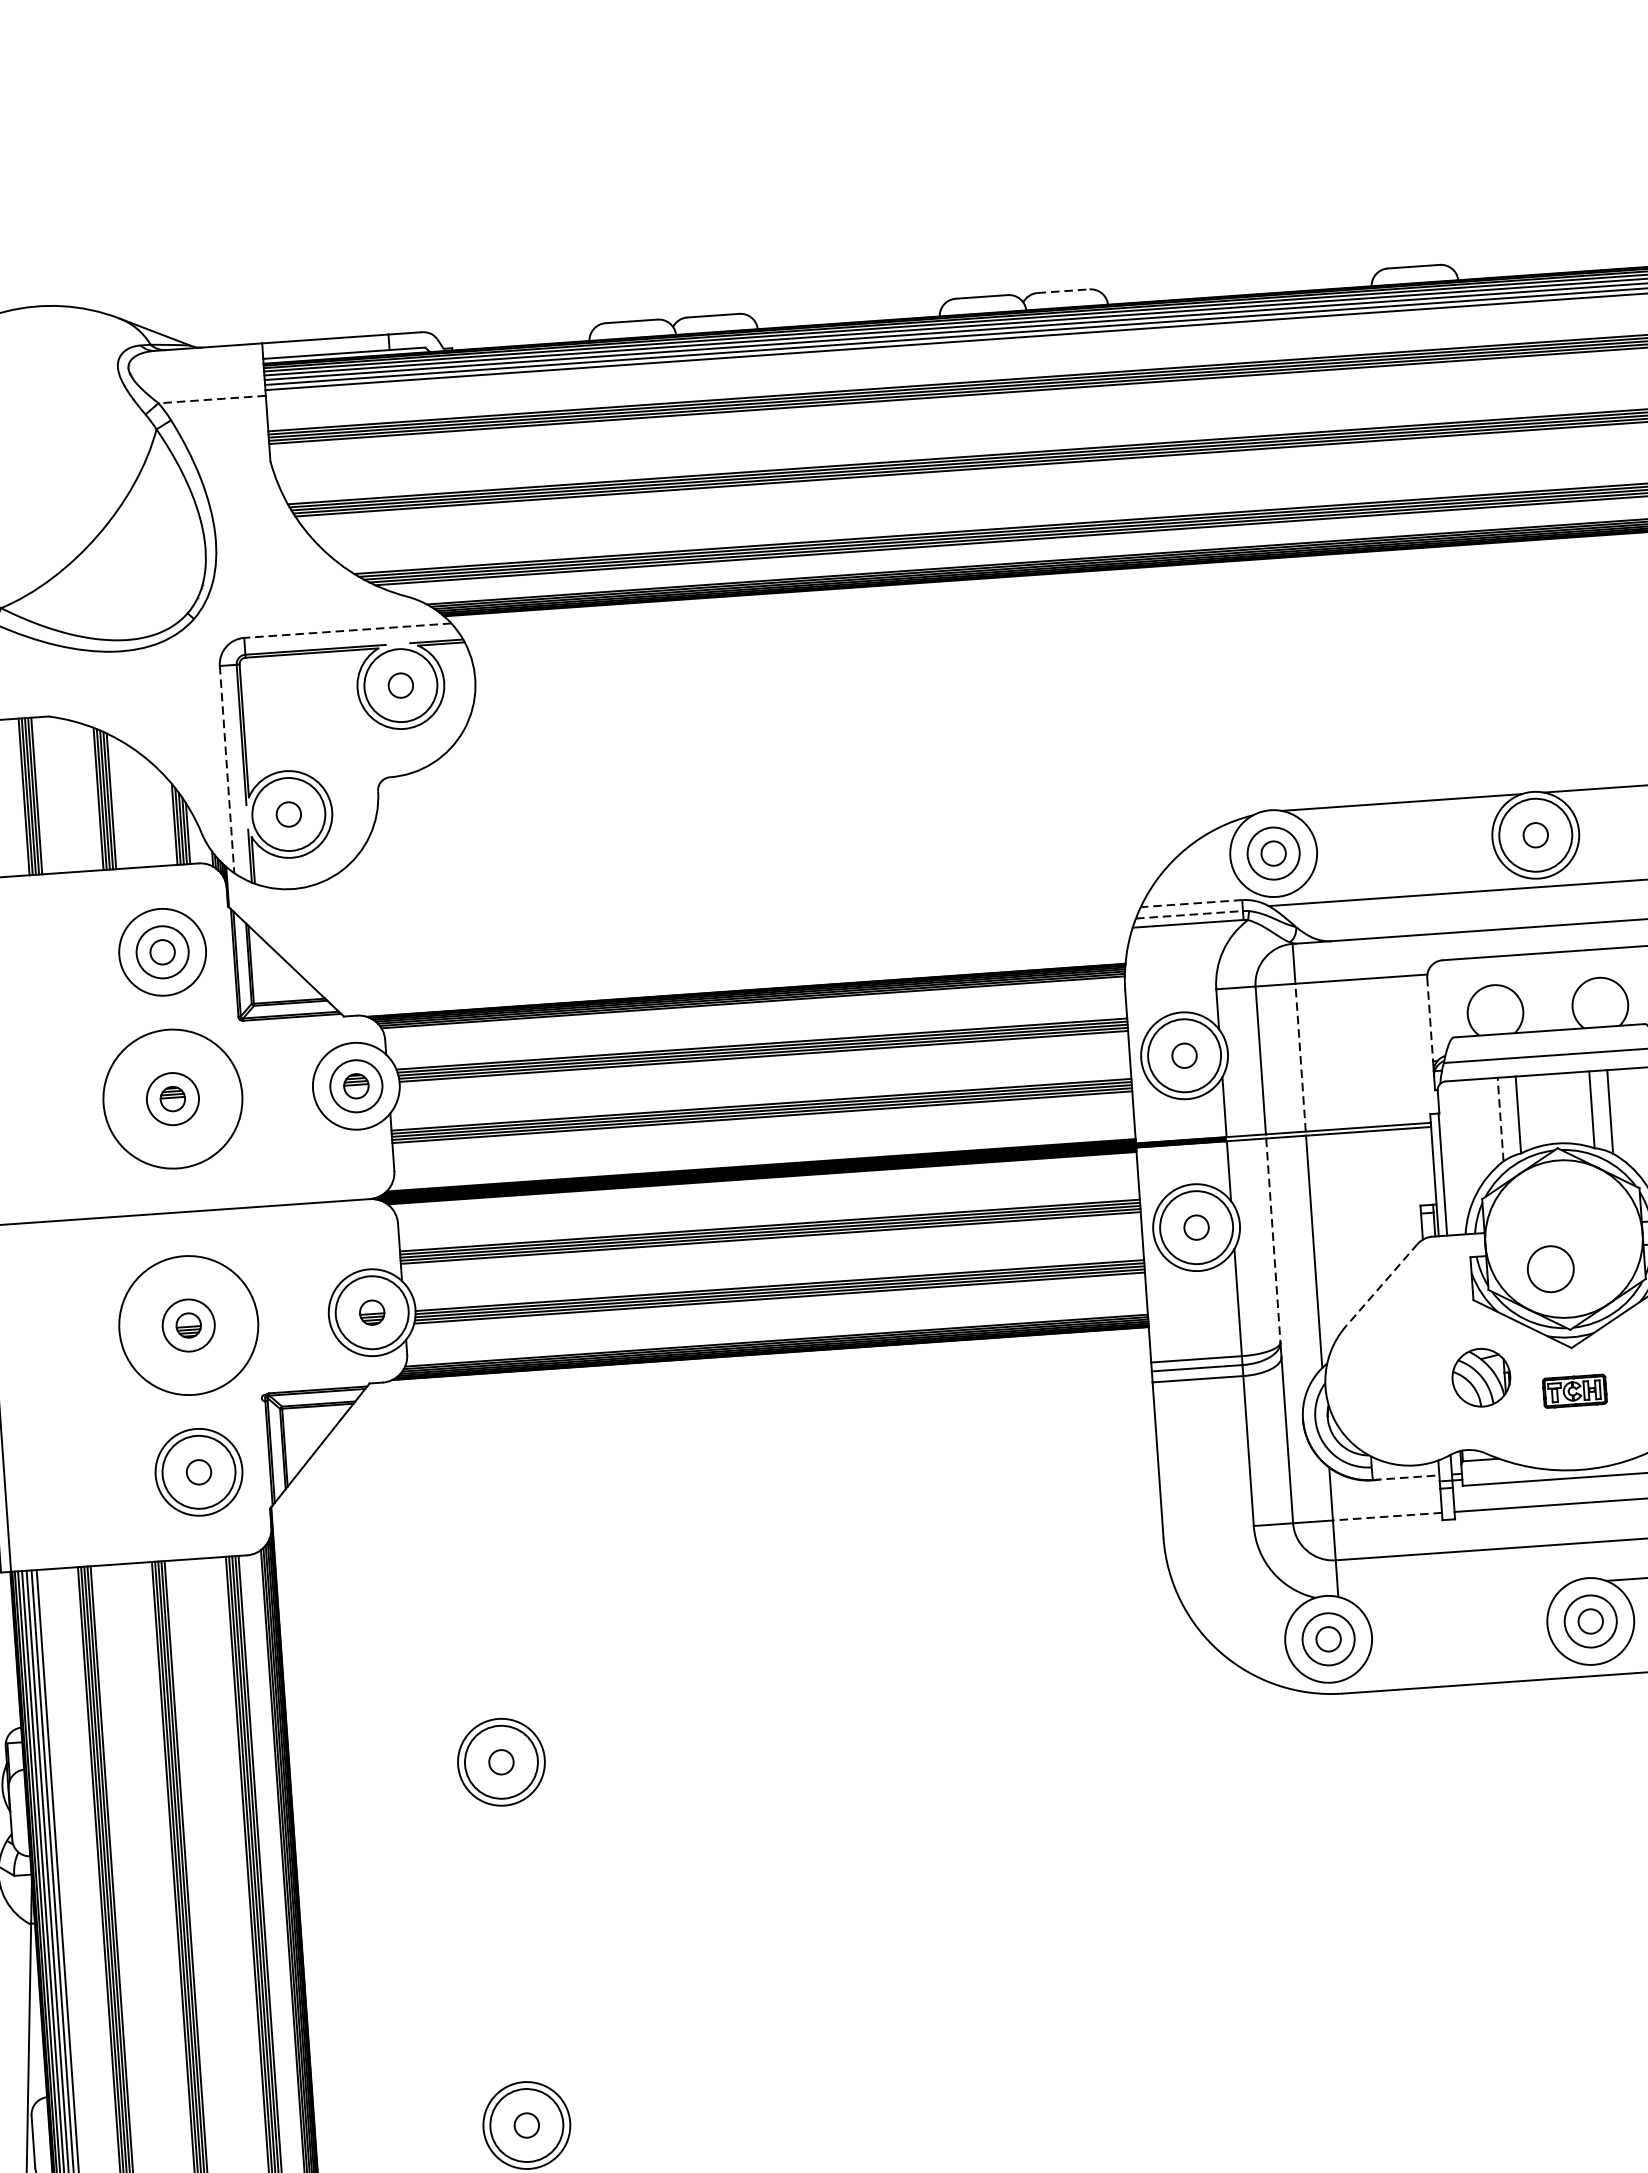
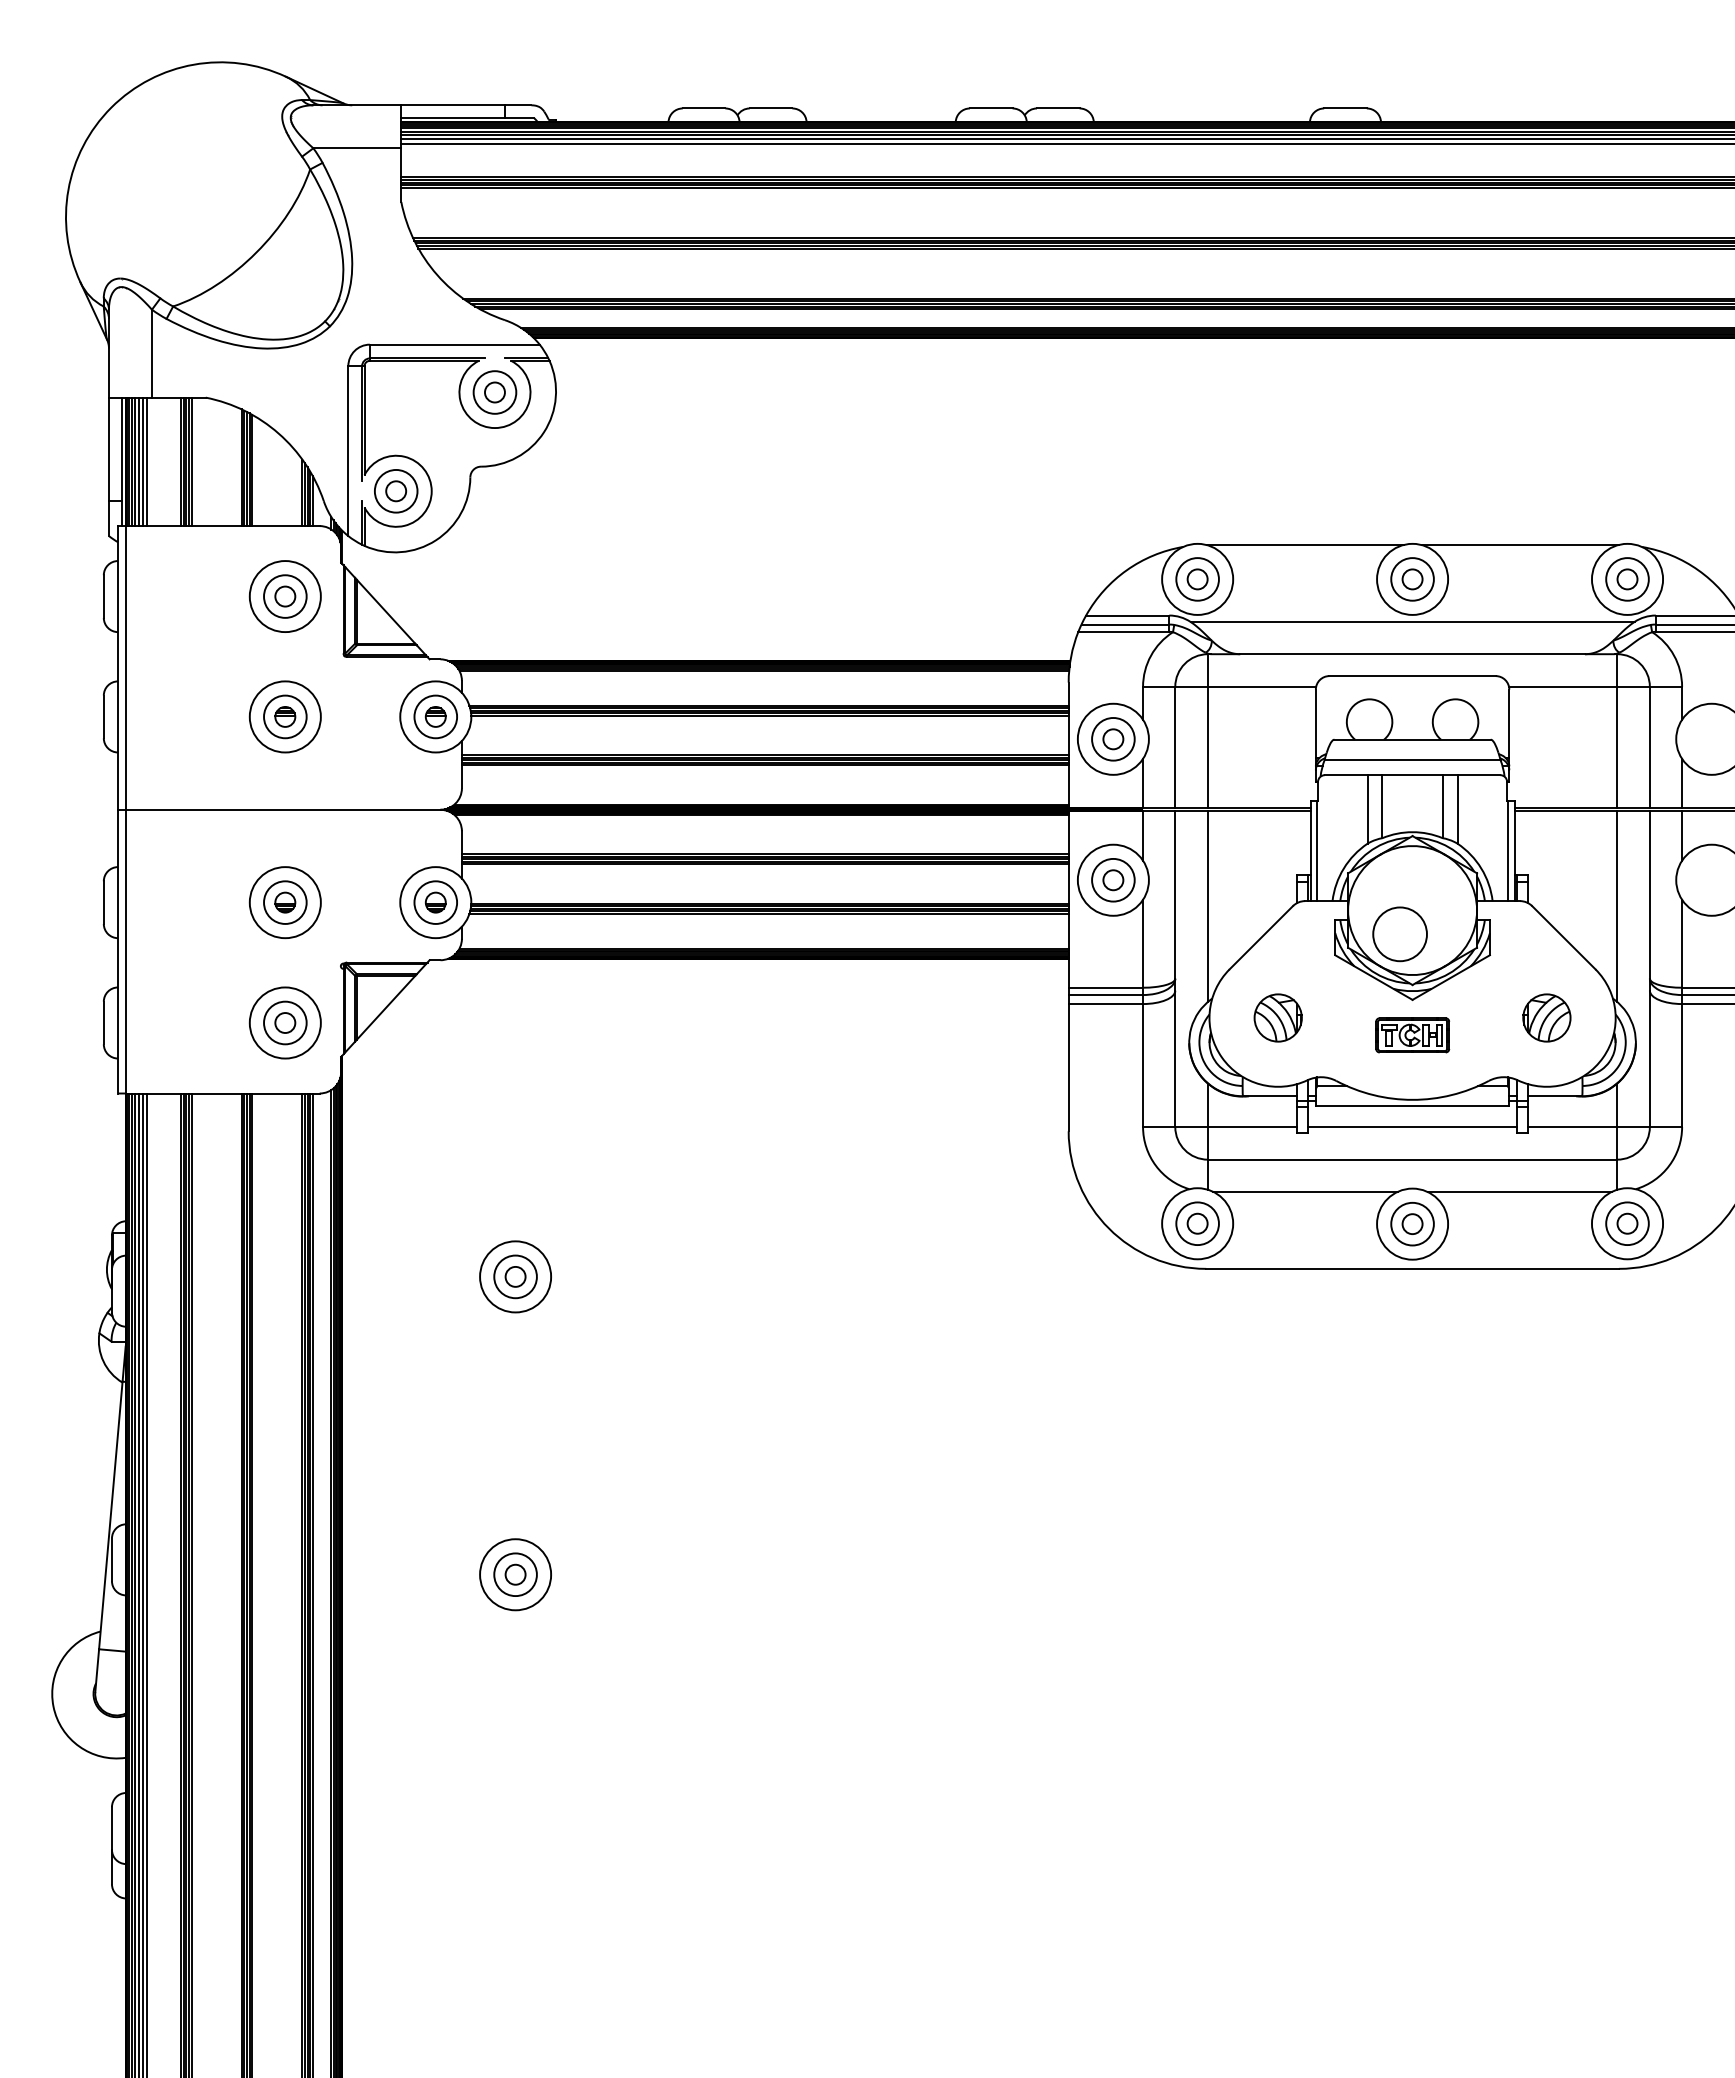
line: (1063, 291) -> (1058, 108), dashed -> solid
line: (212, 399) -> (357, 148), dashed -> solid
line: (347, 630) -> (454, 344), dashed -> solid
circle: (400, 685) -> (494, 392), size x0.71
line: (227, 770) -> (348, 451), dashed -> solid
circle: (287, 813) -> (395, 490), size x0.71
circle: (1535, 835) -> (1412, 579), size x0.71
line: (1191, 903) -> (1127, 615), dashed -> solid
line: (1189, 914) -> (1125, 624), dashed -> solid
line: (1429, 1020) -> (1315, 724), dashed -> solid
circle: (1184, 1055) -> (1113, 739), size x0.71
line: (1300, 1057) -> (1207, 747), dashed -> solid
circle: (171, 1098) -> (284, 716), size x0.62
line: (1500, 1118) -> (1367, 808), dashed -> solid
circle: (1196, 1226) -> (1113, 879), size x0.71
line: (1273, 1240) -> (1175, 895), dashed -> solid
circle: (1550, 1269) -> (1399, 934), size x1.43
line: (1382, 1284) -> (1261, 937), dashed -> solid
circle: (371, 1312) -> (435, 902), size x0.71
circle: (187, 1325) -> (284, 902), size x0.62
part: (1480, 1377) -> (1277, 1017), moved
part: (1574, 1391) -> (1412, 1035), size x1.43
circle: (199, 1471) -> (285, 1022), size x0.71
line: (1406, 1477) -> (1270, 1096), dashed -> solid
line: (1387, 1517) -> (1252, 1127), dashed -> solid
line: (1457, 1590) -> (1305, 1191), added
circle: (501, 1761) -> (515, 1276), size x0.71
circle: (526, 2125) -> (515, 1574), size x0.71

